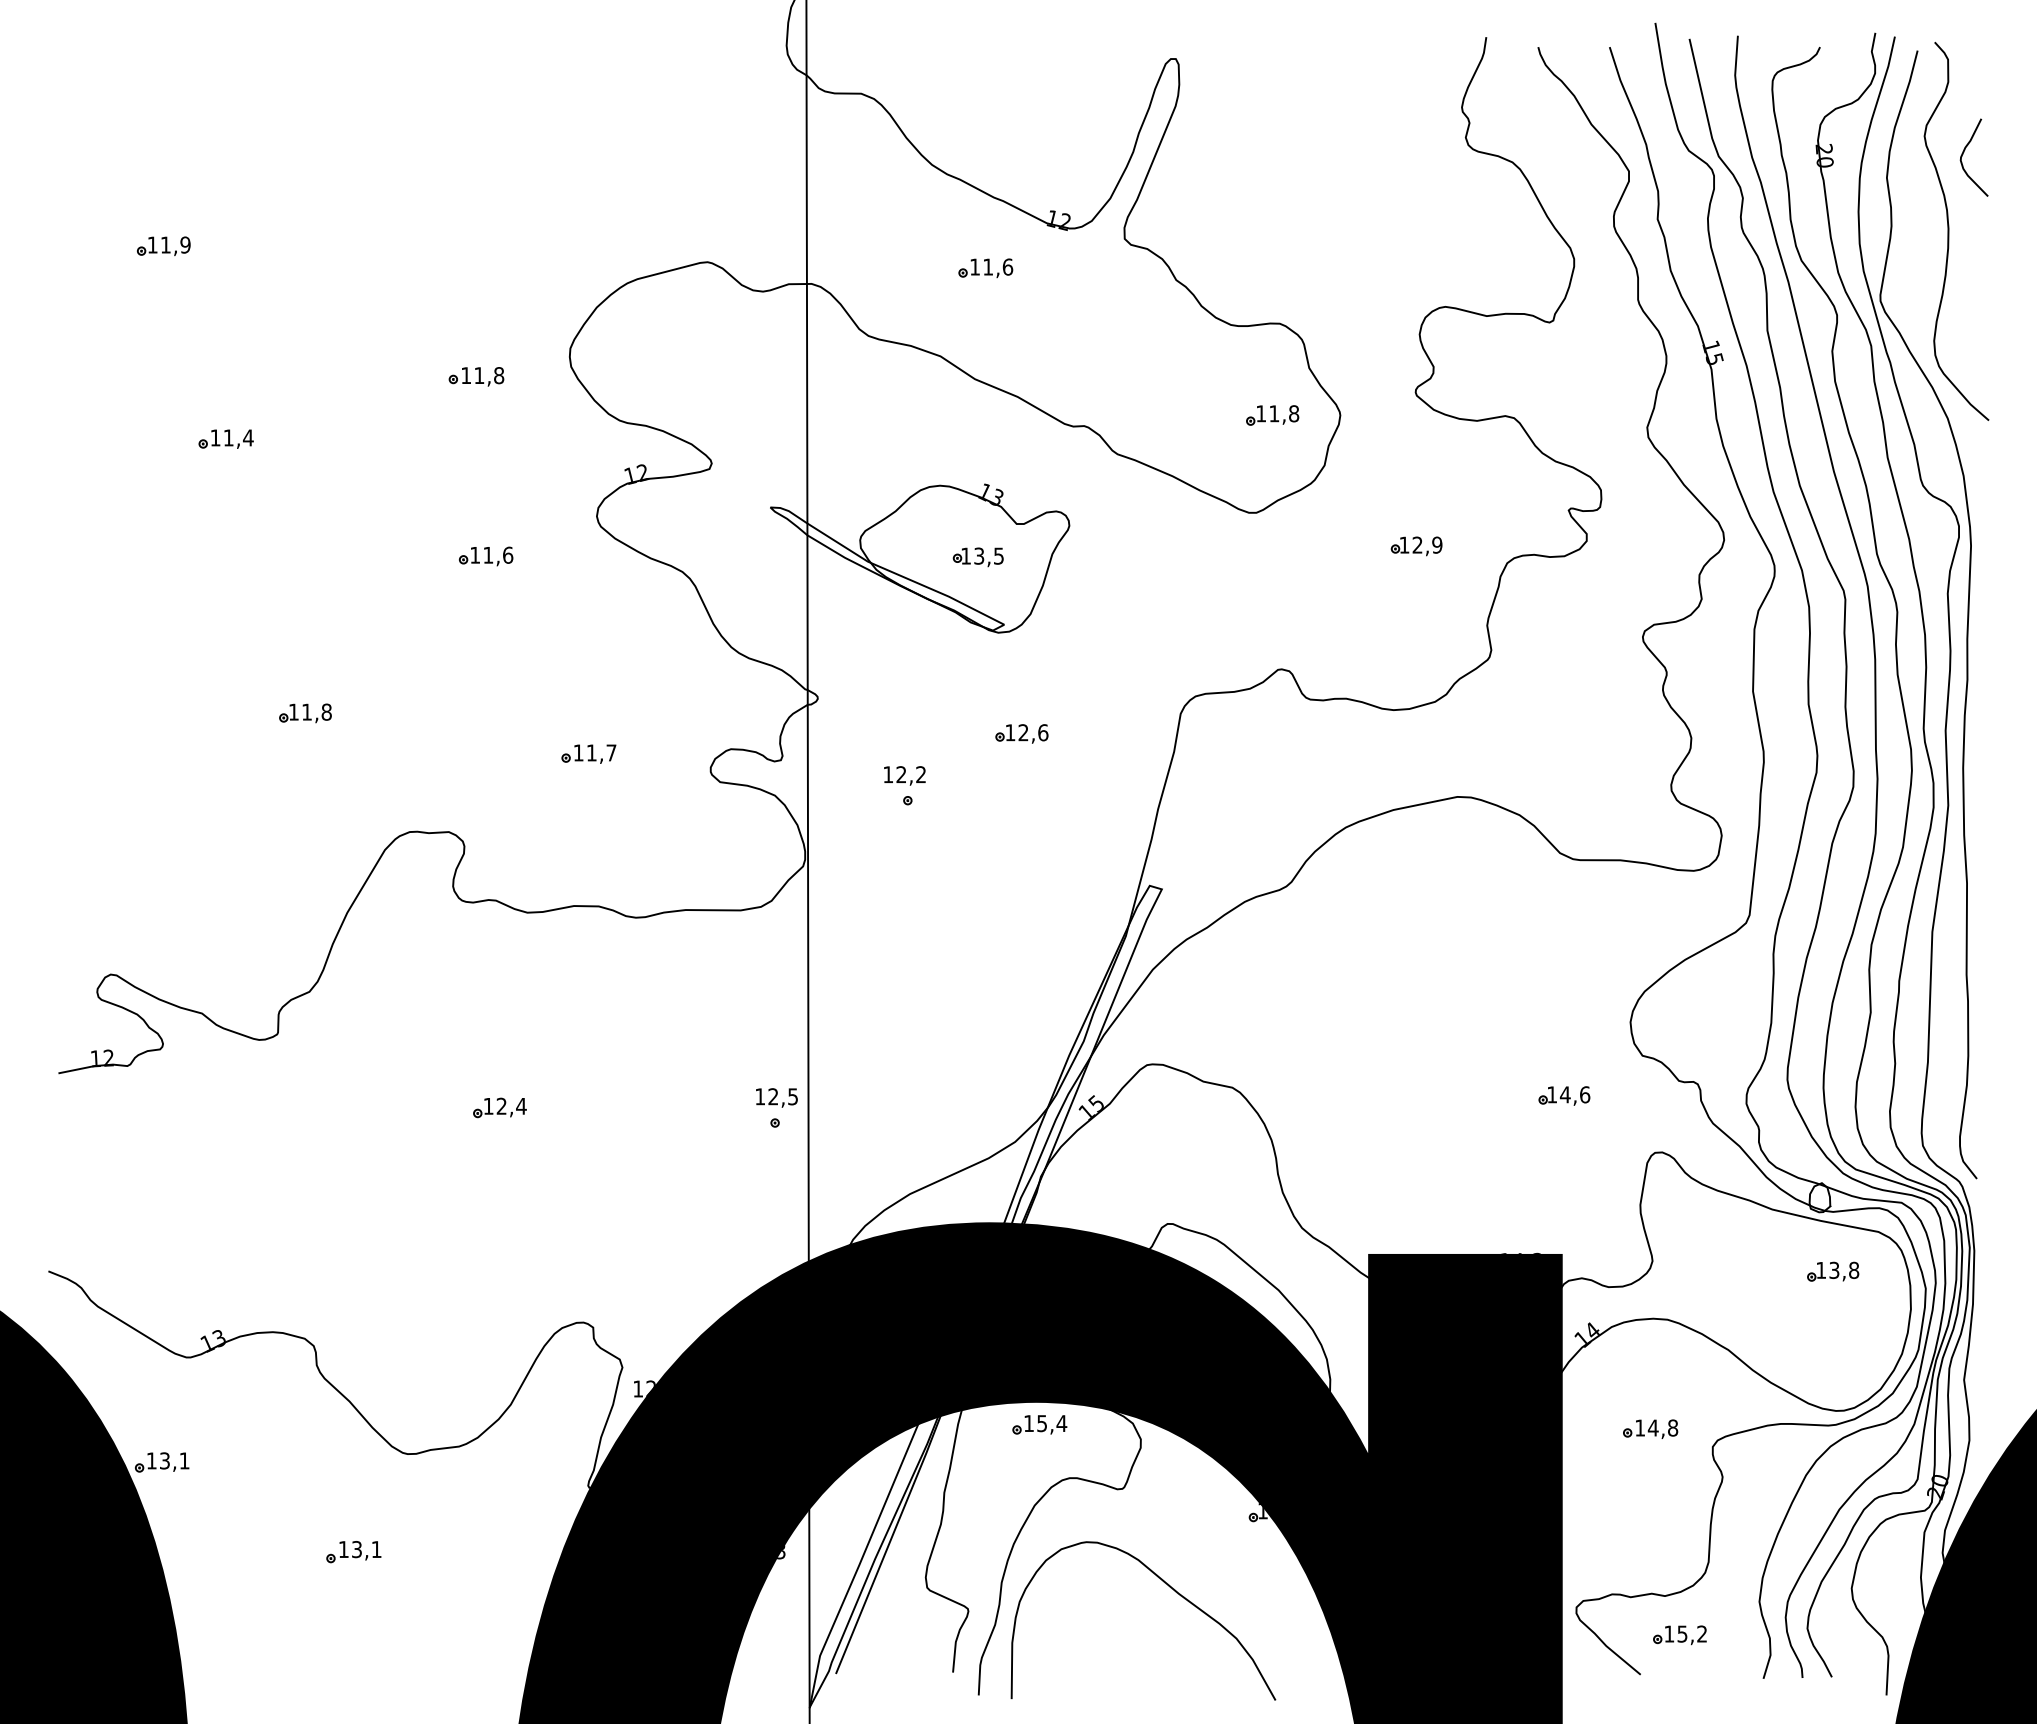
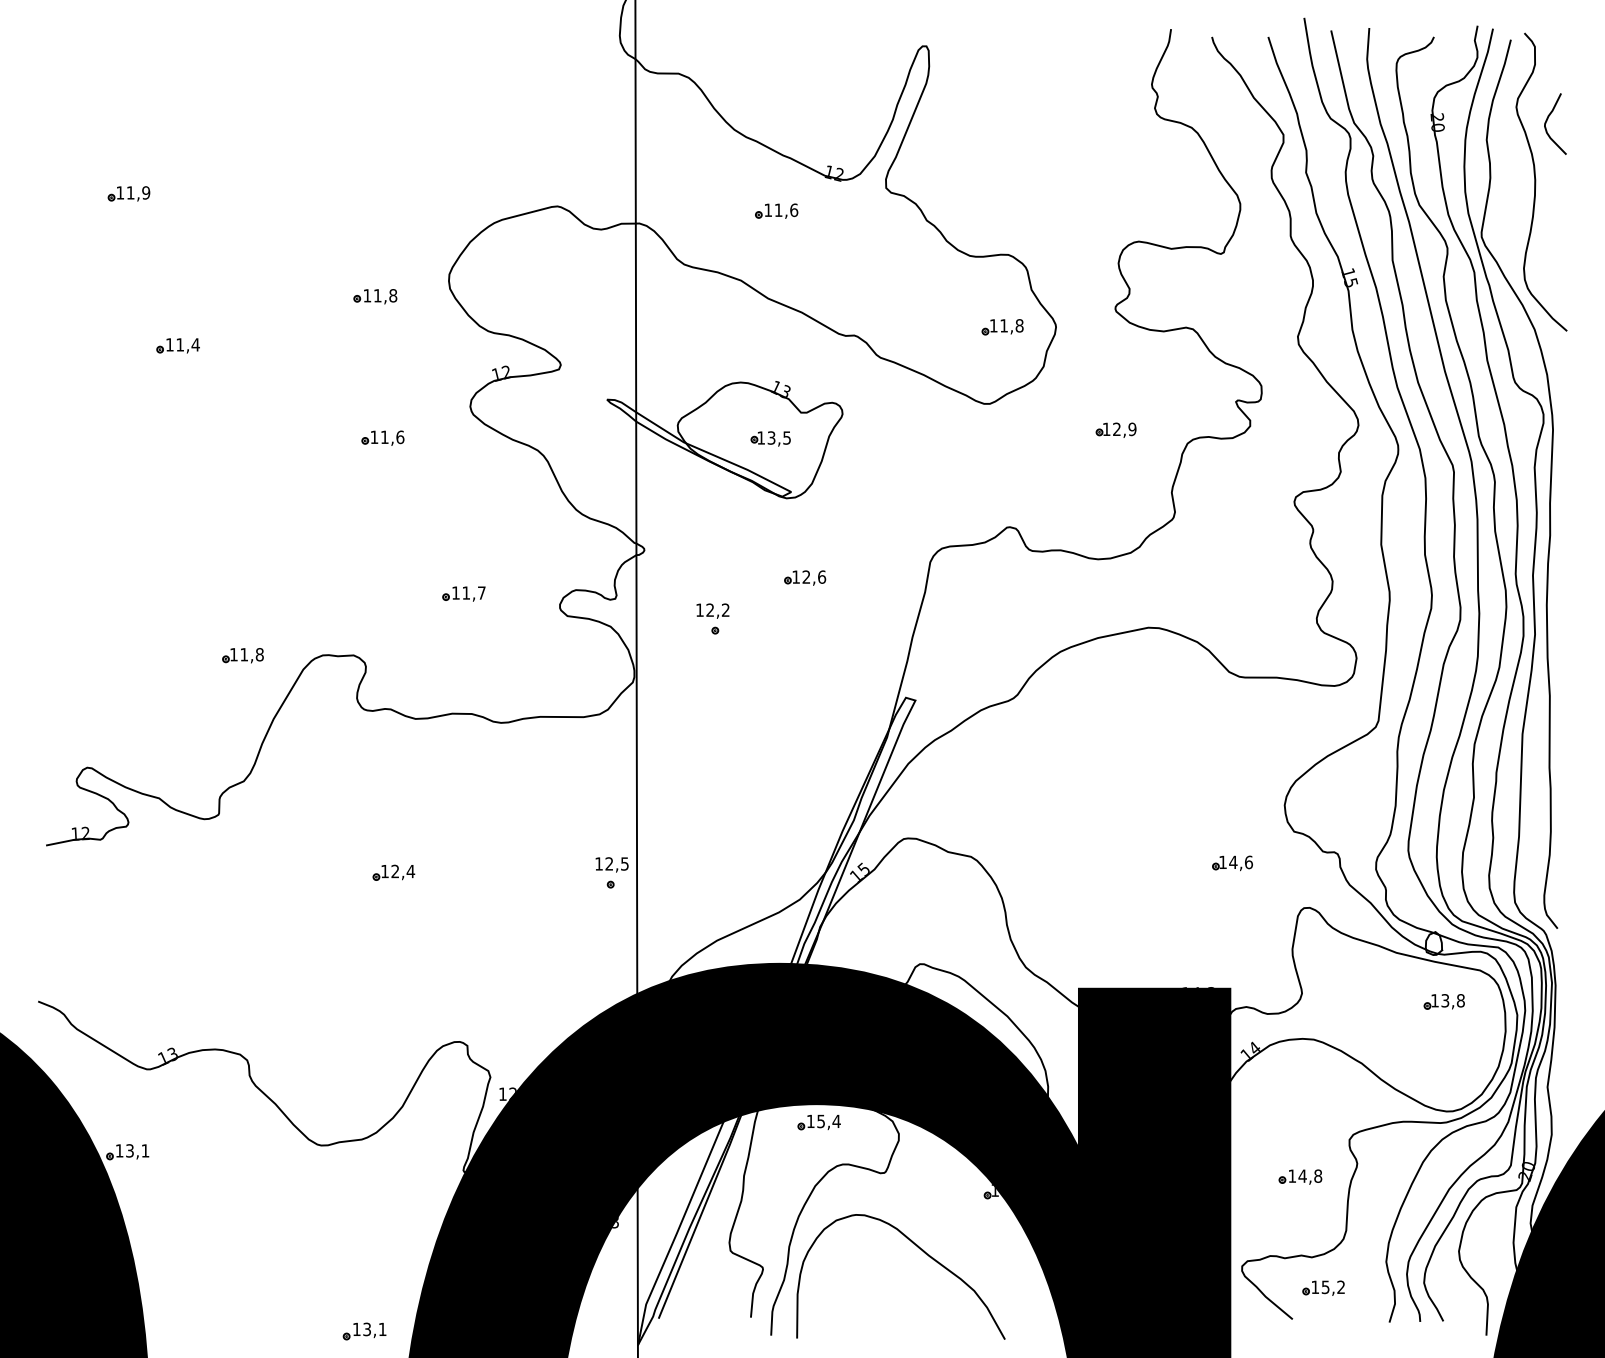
part: (305, 713) -> (243, 655), moved
part: (1650, 1428) -> (1300, 1176), moved
part: (353, 1552) -> (364, 1331), moved

